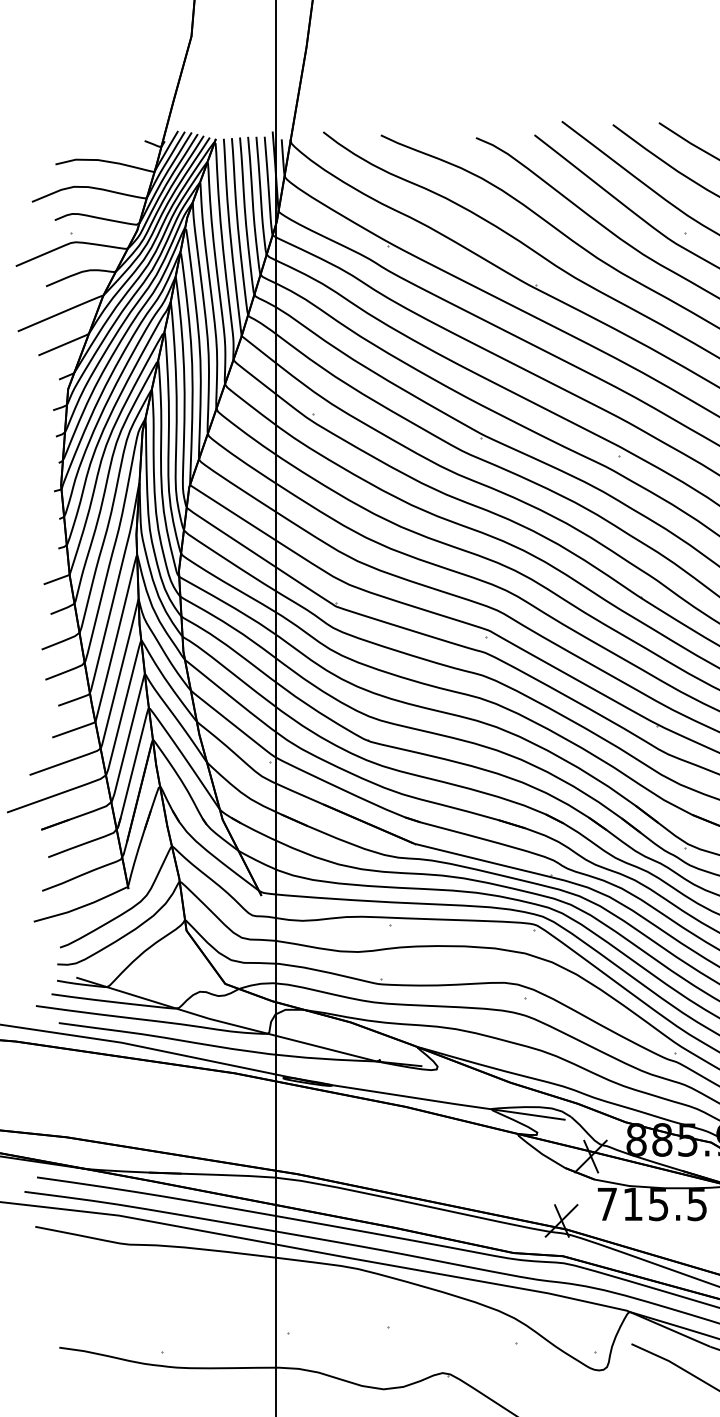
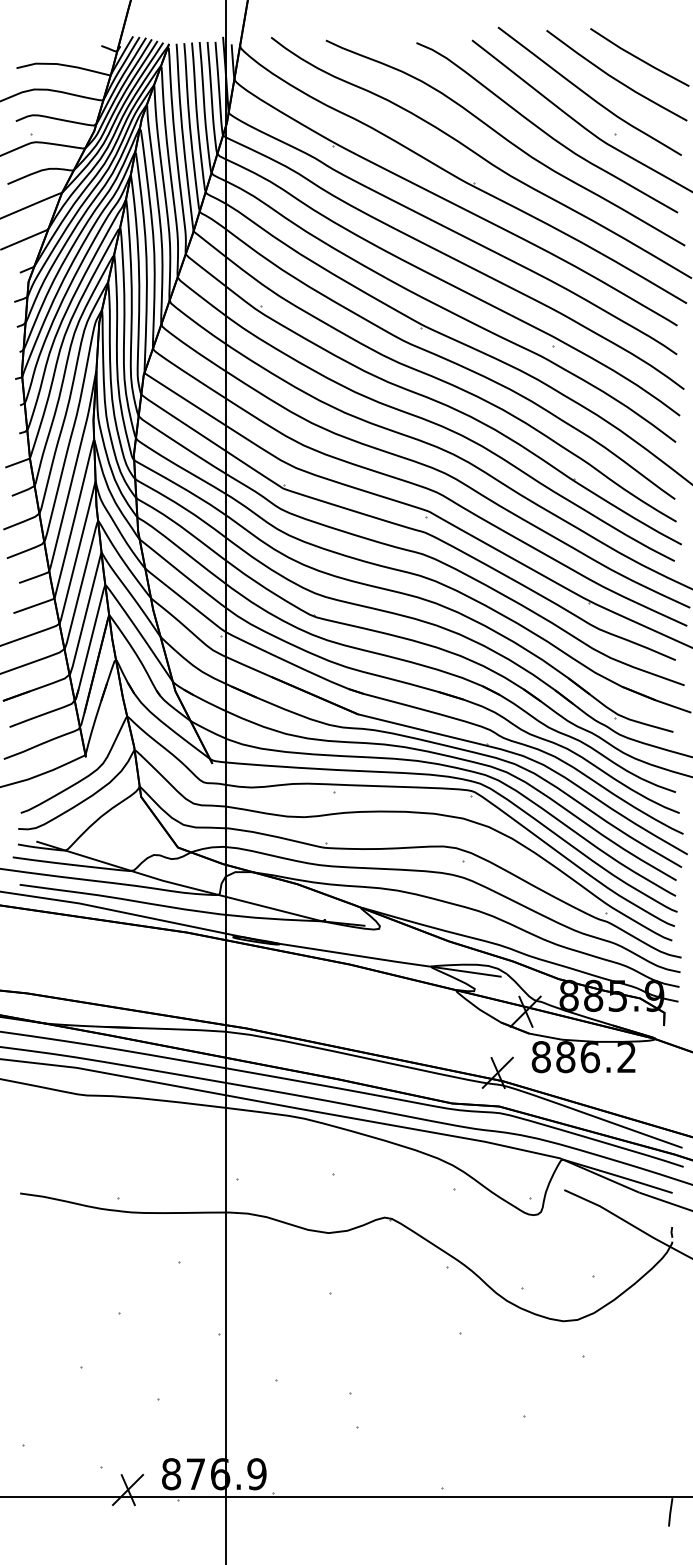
text: (651, 1204) -> (583, 1057), 715.5 -> 886.2

